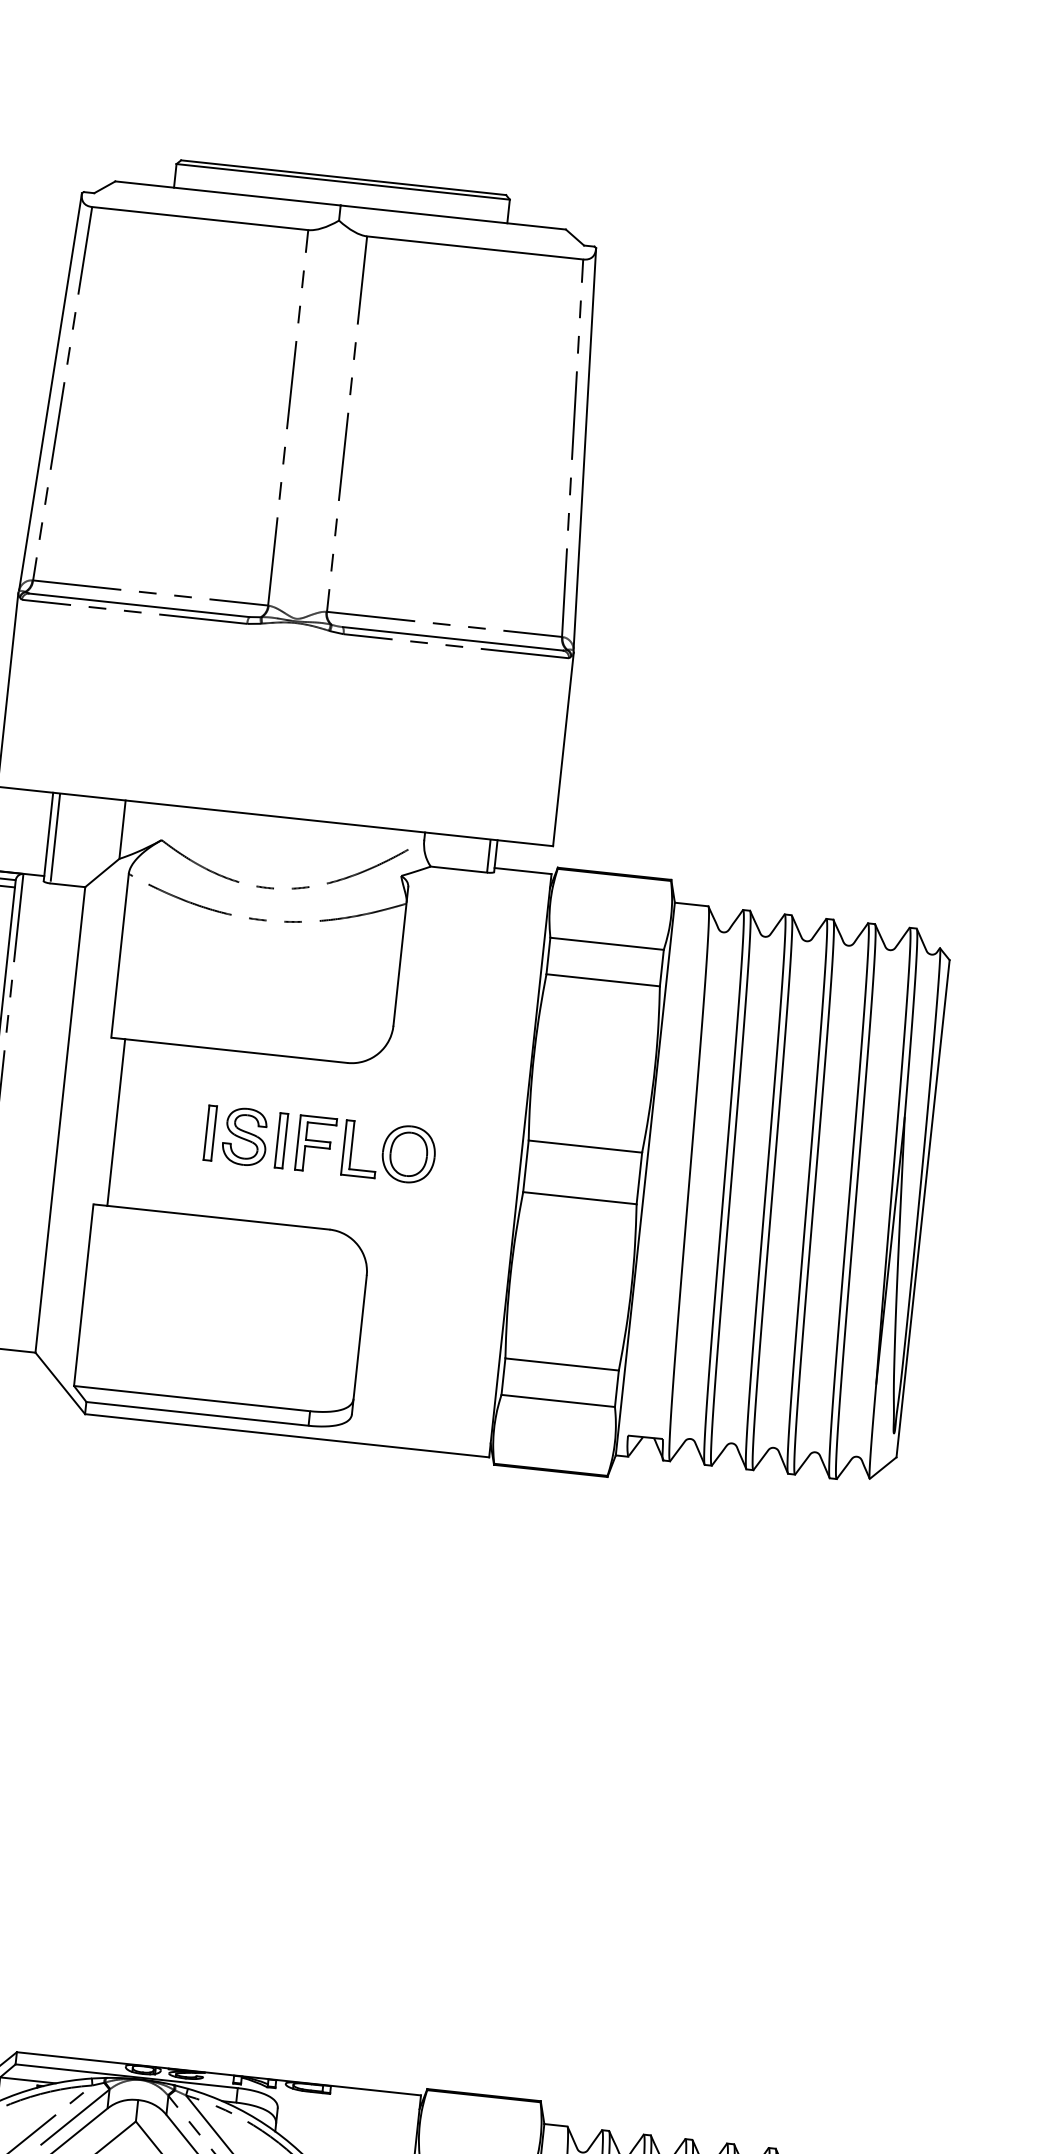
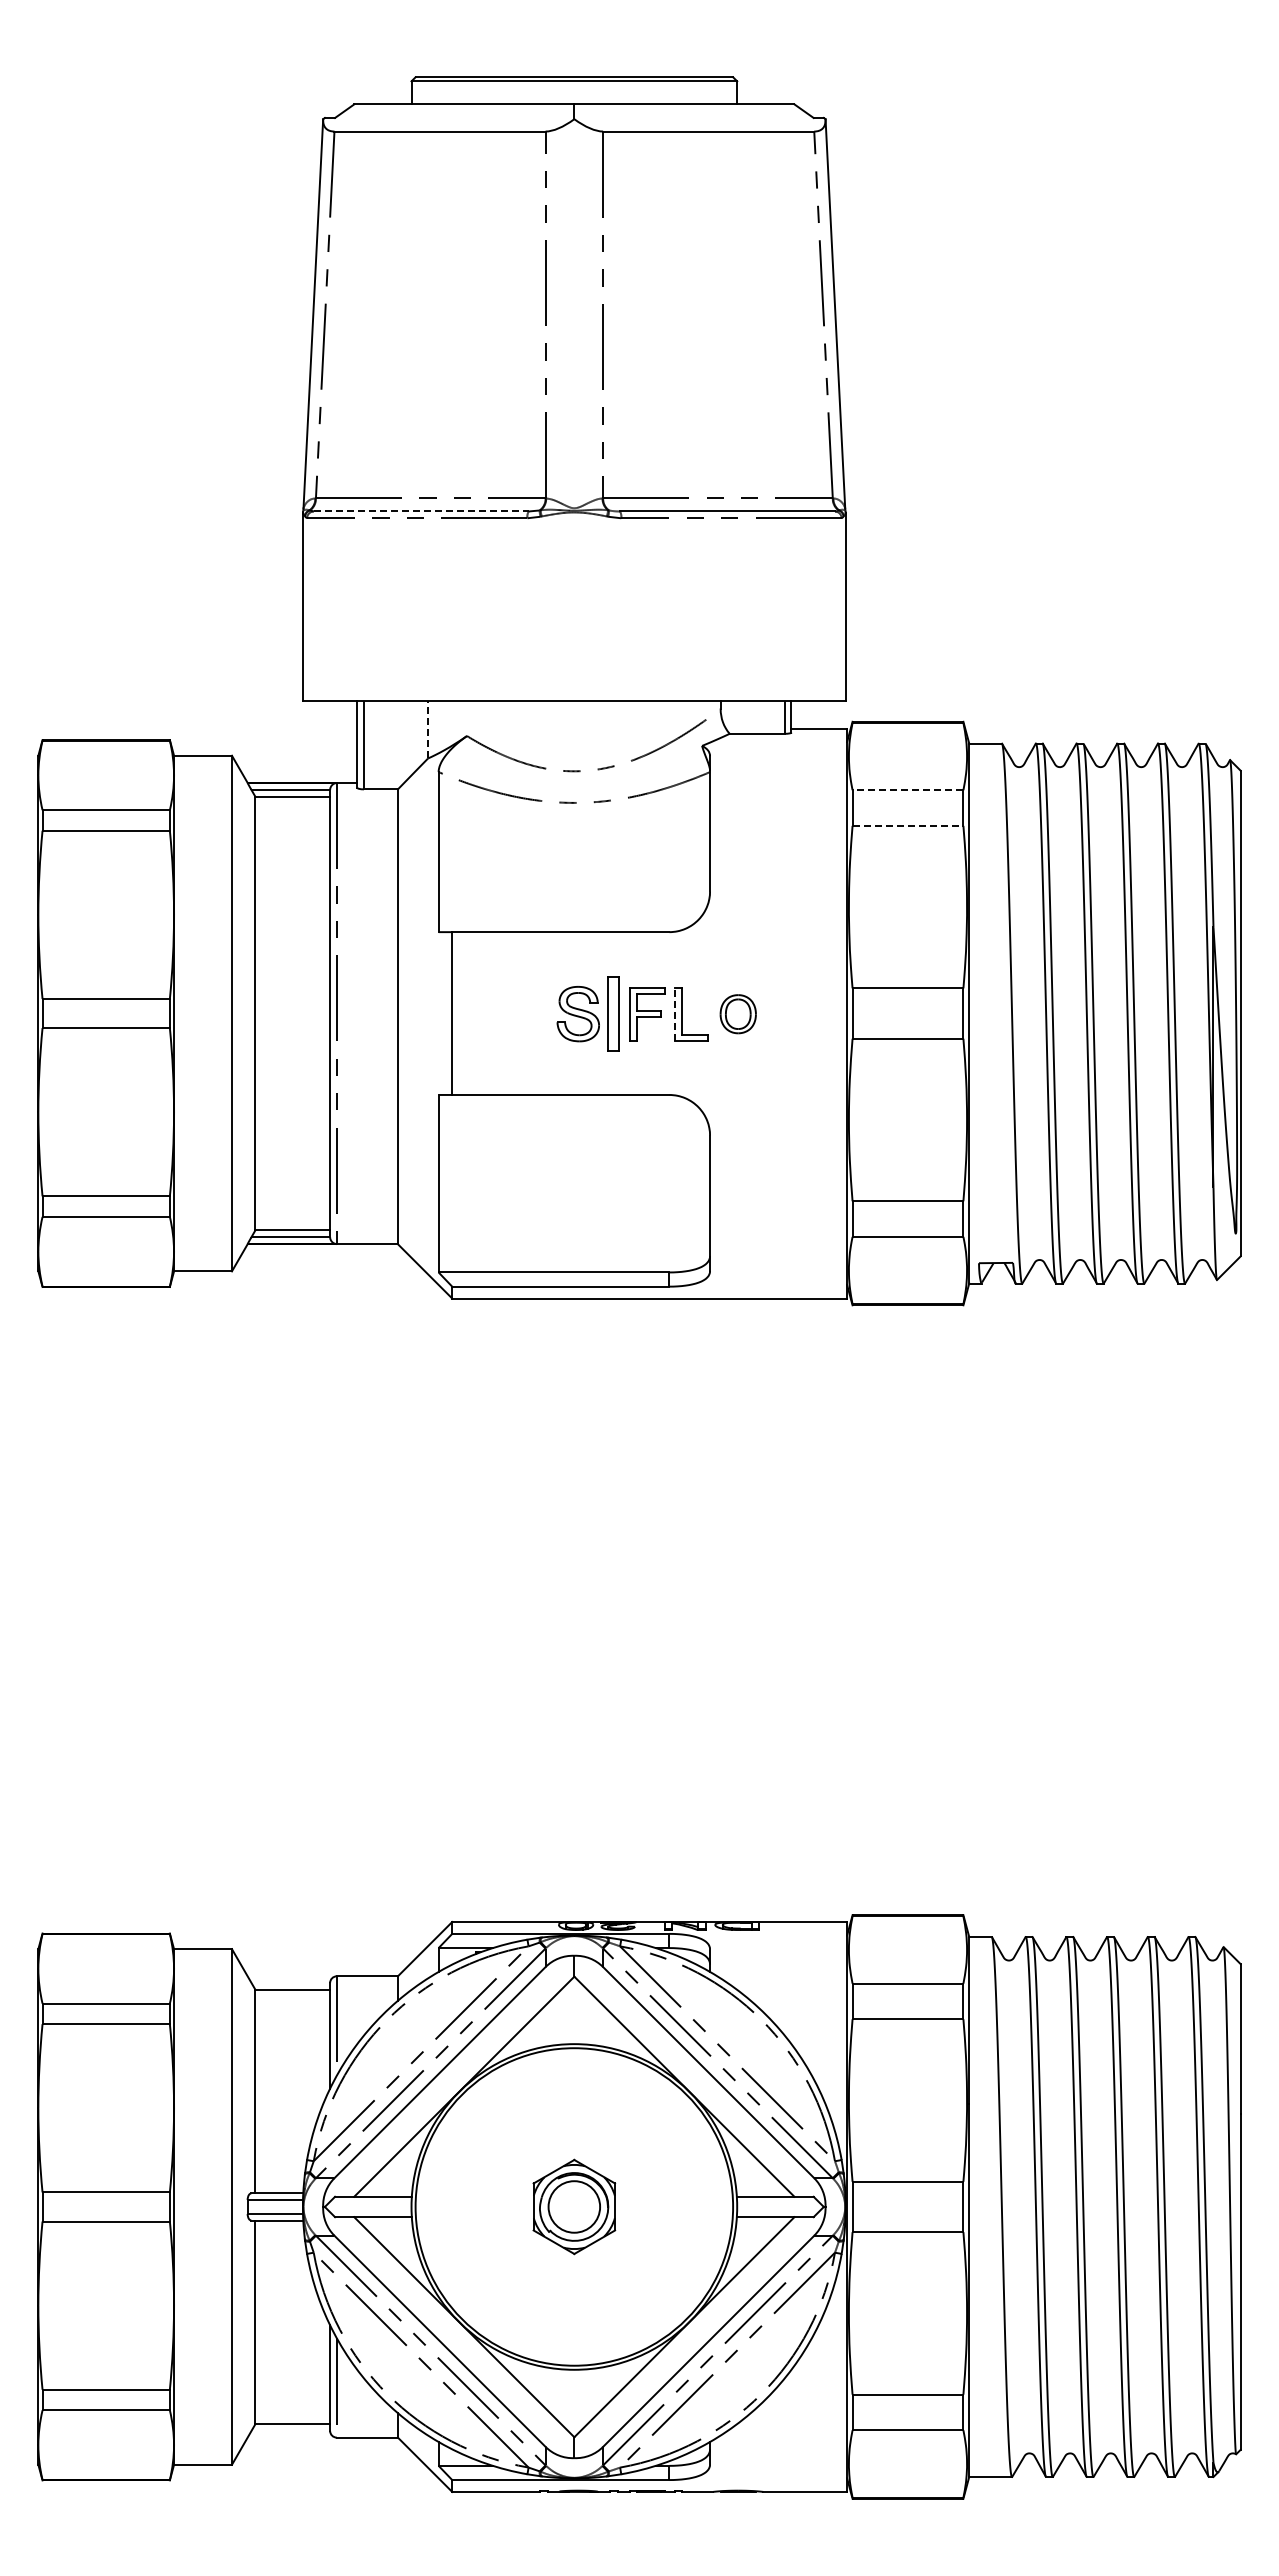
line: (139, 605) -> (421, 511), solid -> dashed
line: (123, 829) -> (428, 729), solid -> dashed
line: (606, 944) -> (907, 790), solid -> dashed
line: (603, 979) -> (908, 825), solid -> dashed
part: (209, 1133) -> (543, 1014), removed
part: (281, 1141) -> (613, 1014), size x1.4
line: (343, 1147) -> (674, 1014), solid -> dashed
part: (409, 1154) -> (738, 1014), size x0.7

